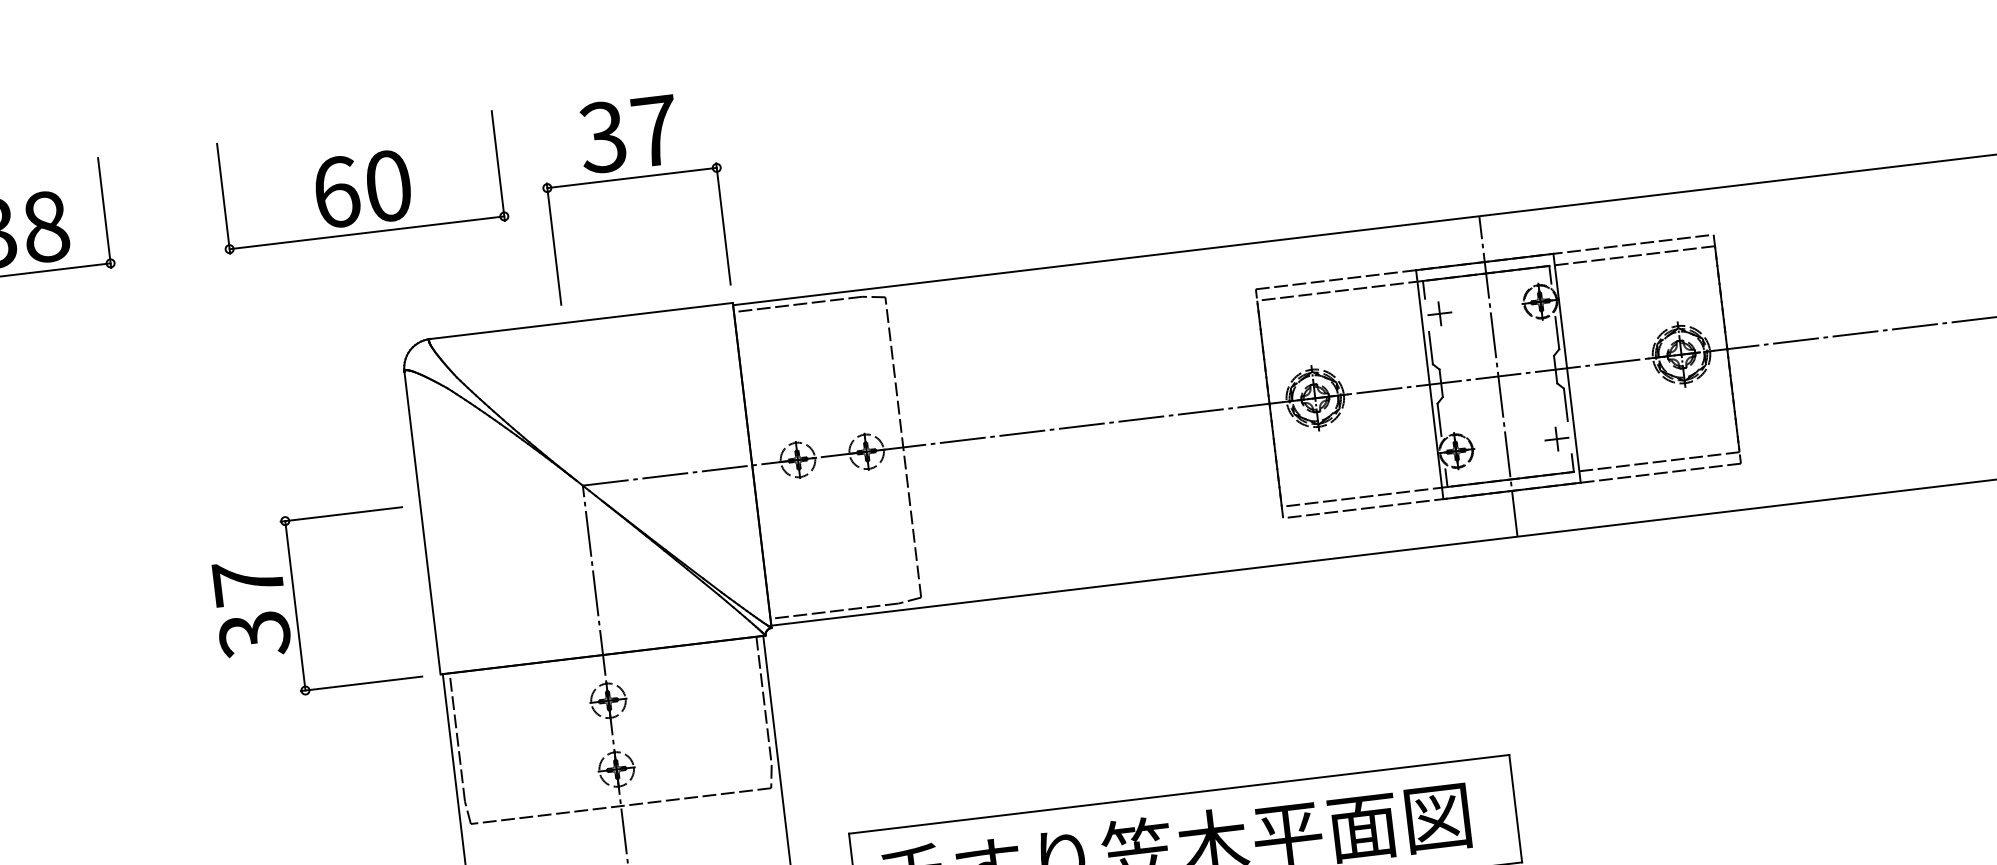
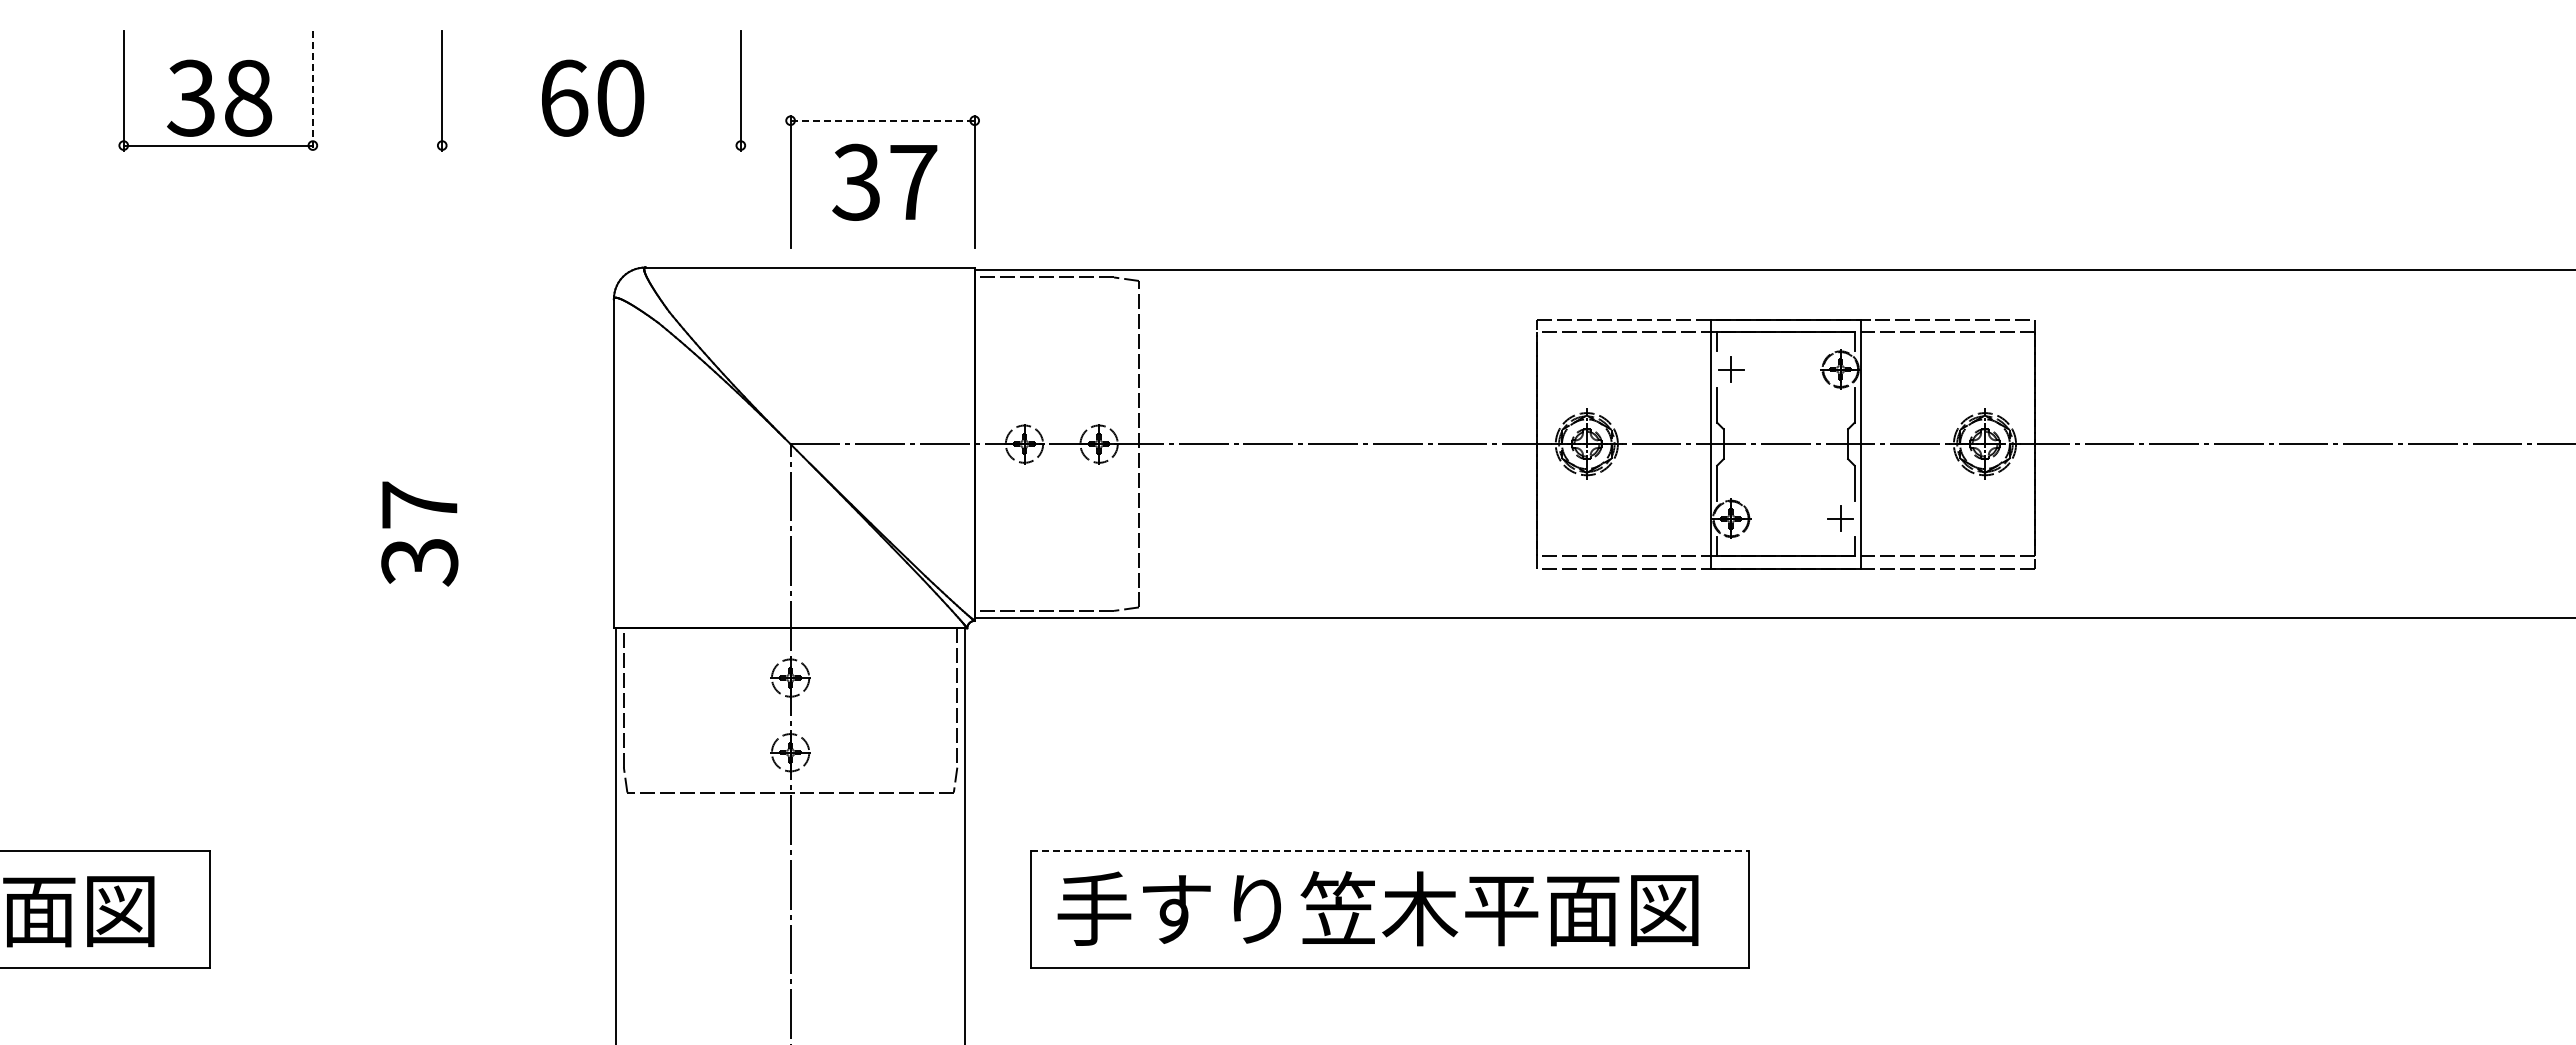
text: (628, 133) -> (884, 181), moved
line: (632, 177) -> (883, 120), solid -> dashed
line: (104, 212) -> (312, 90), solid -> dashed
line: (366, 232) -> (591, 145), removed
line: (1498, 376) -> (1785, 444), removed
part: (295, 606) -> (467, 536), removed
line: (1179, 794) -> (1390, 851), solid -> dashed

